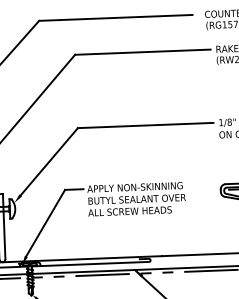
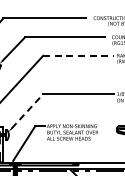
line: (144, 51) -> (79, 55), solid -> dashed
line: (49, 160) -> (27, 110), solid -> dashed

